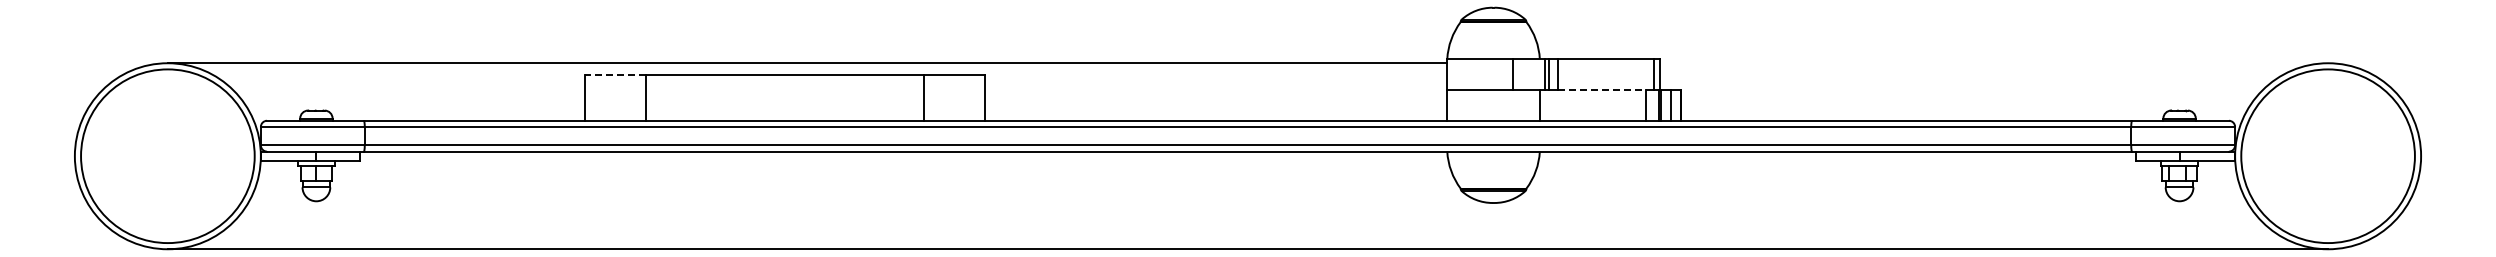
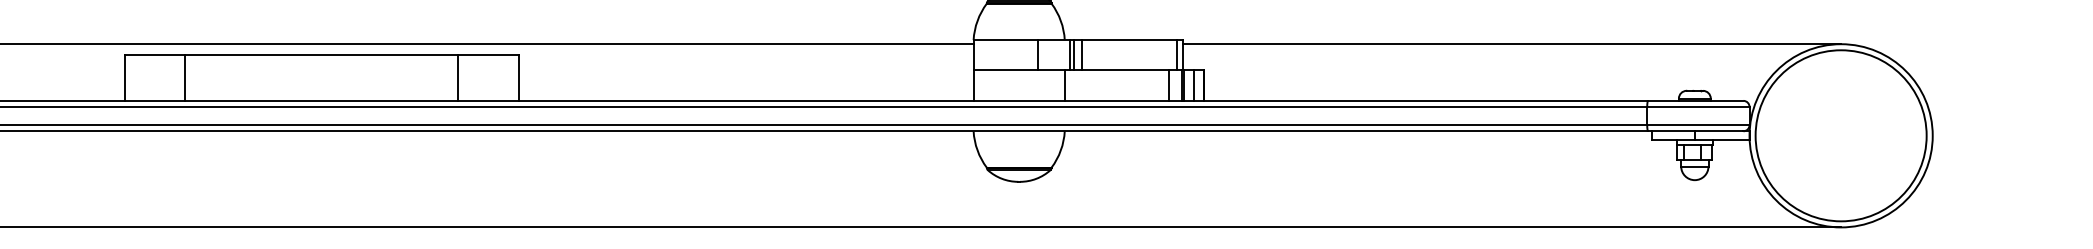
line: (1993, 63) -> (1511, 44), added
line: (615, 74) -> (154, 55), dashed -> solid
line: (1606, 89) -> (1130, 70), dashed -> solid

